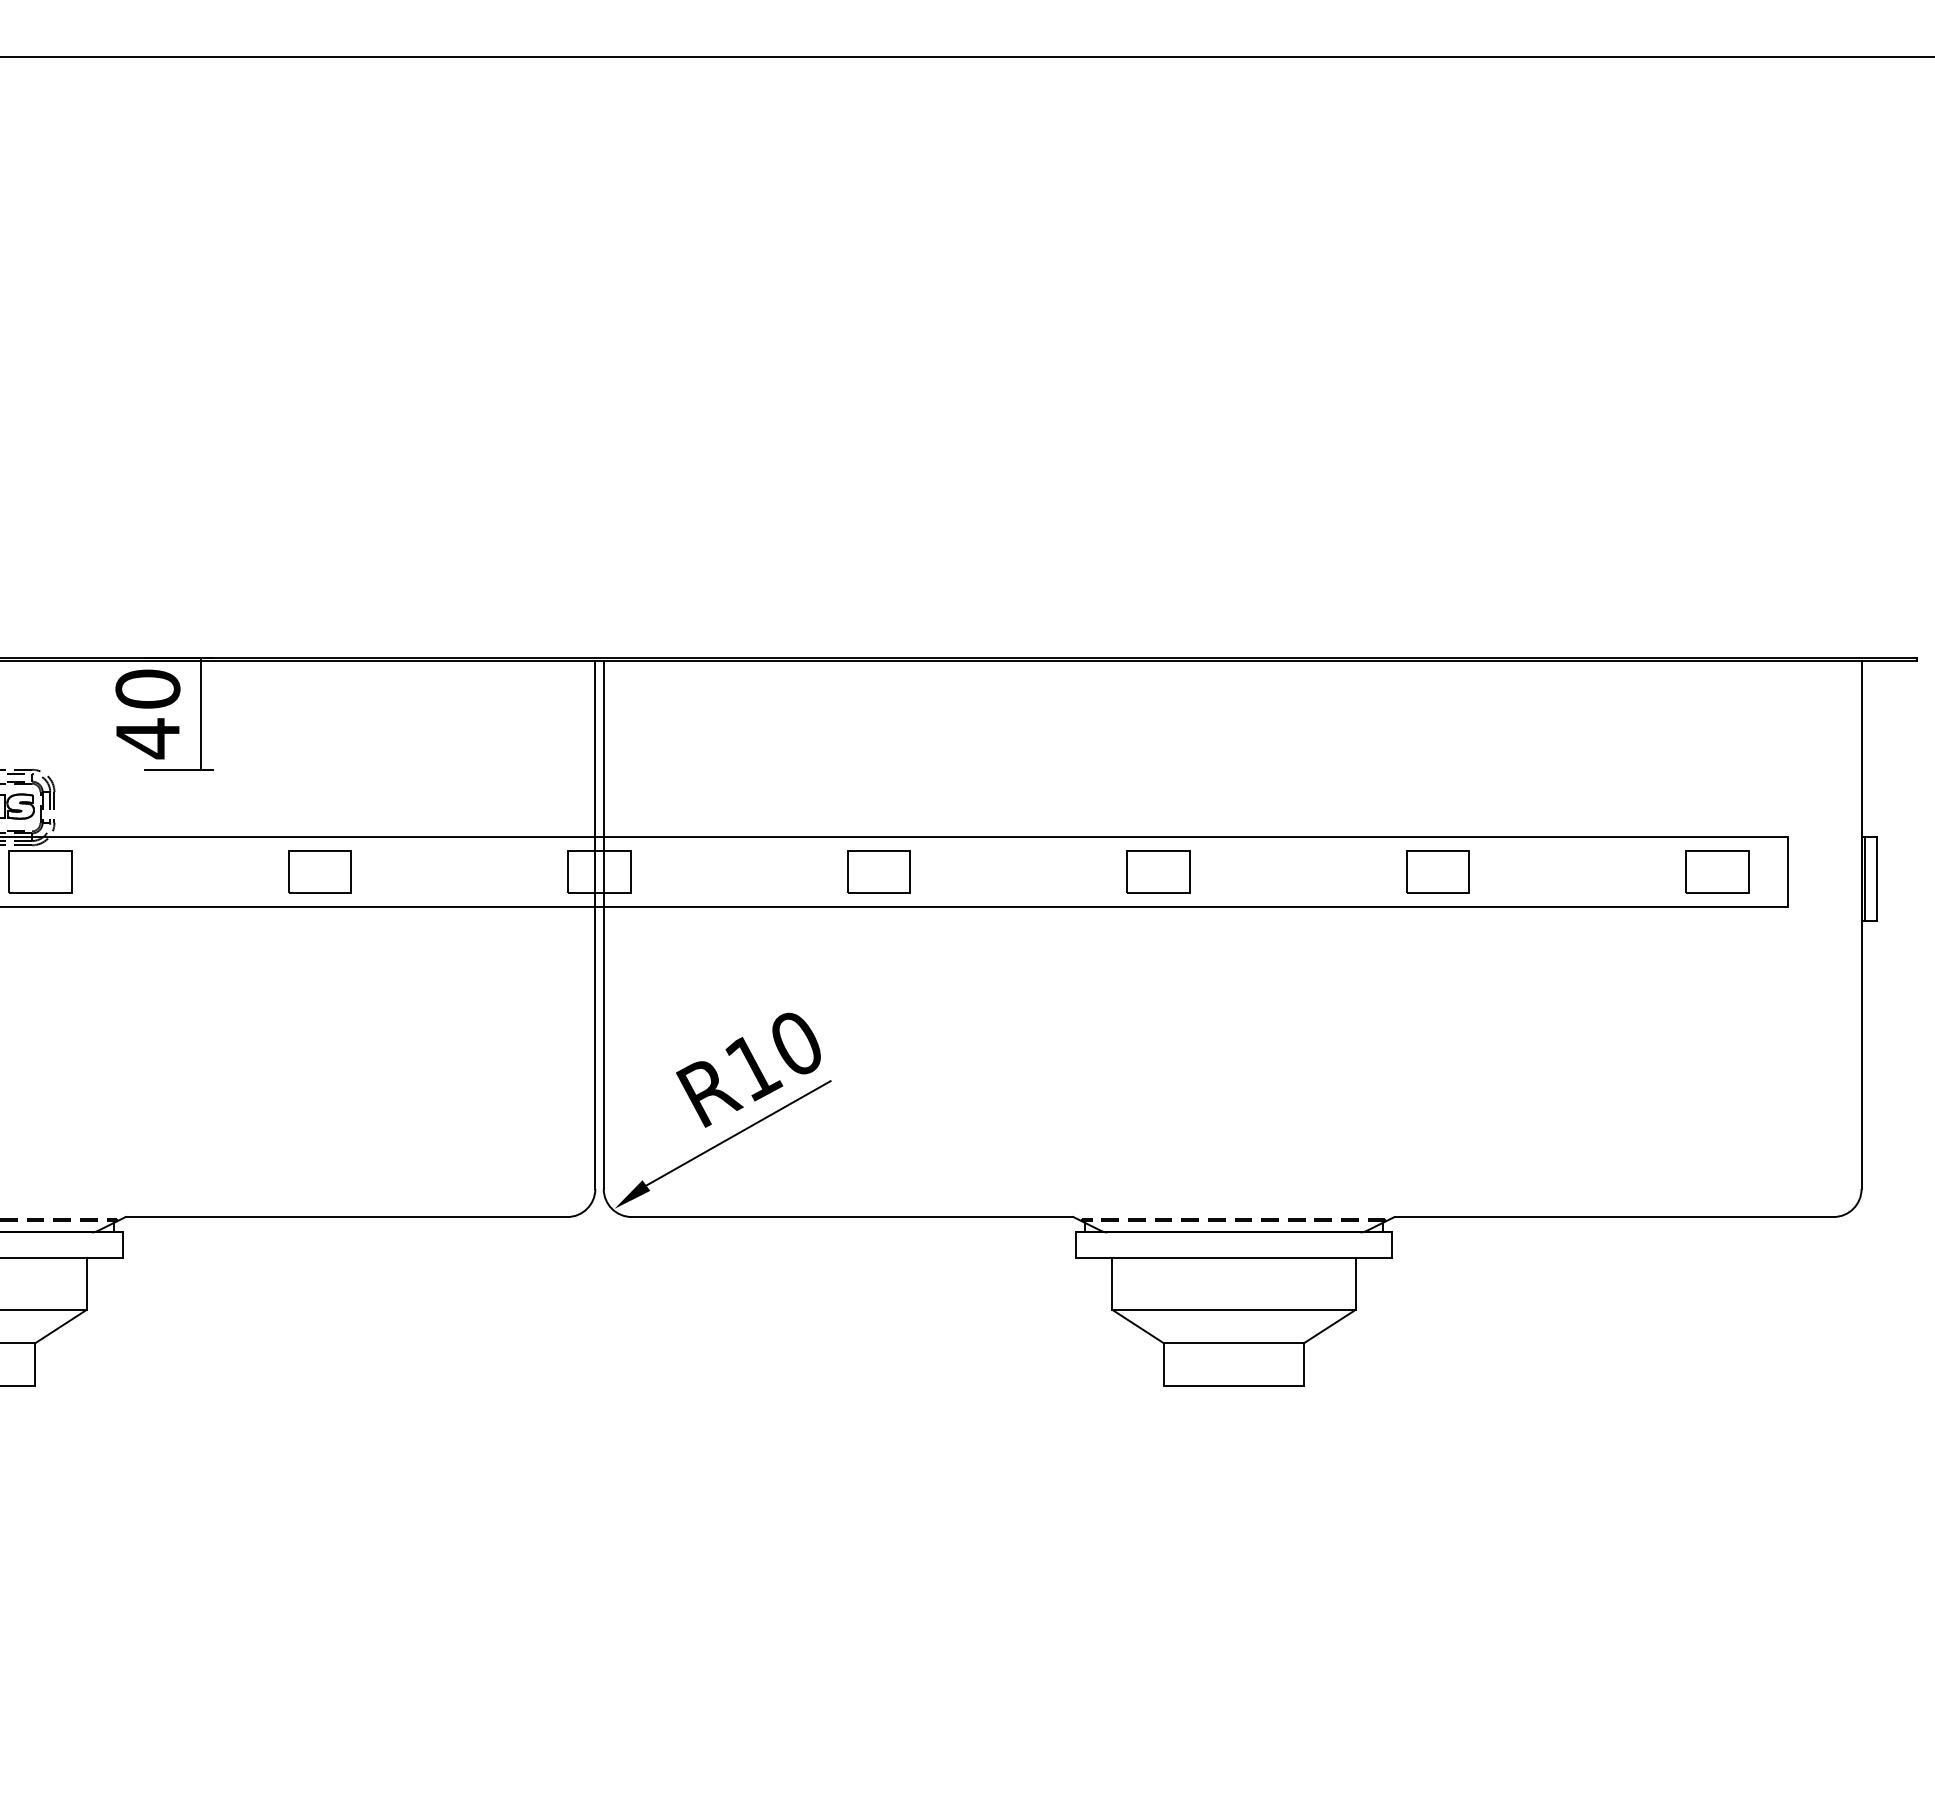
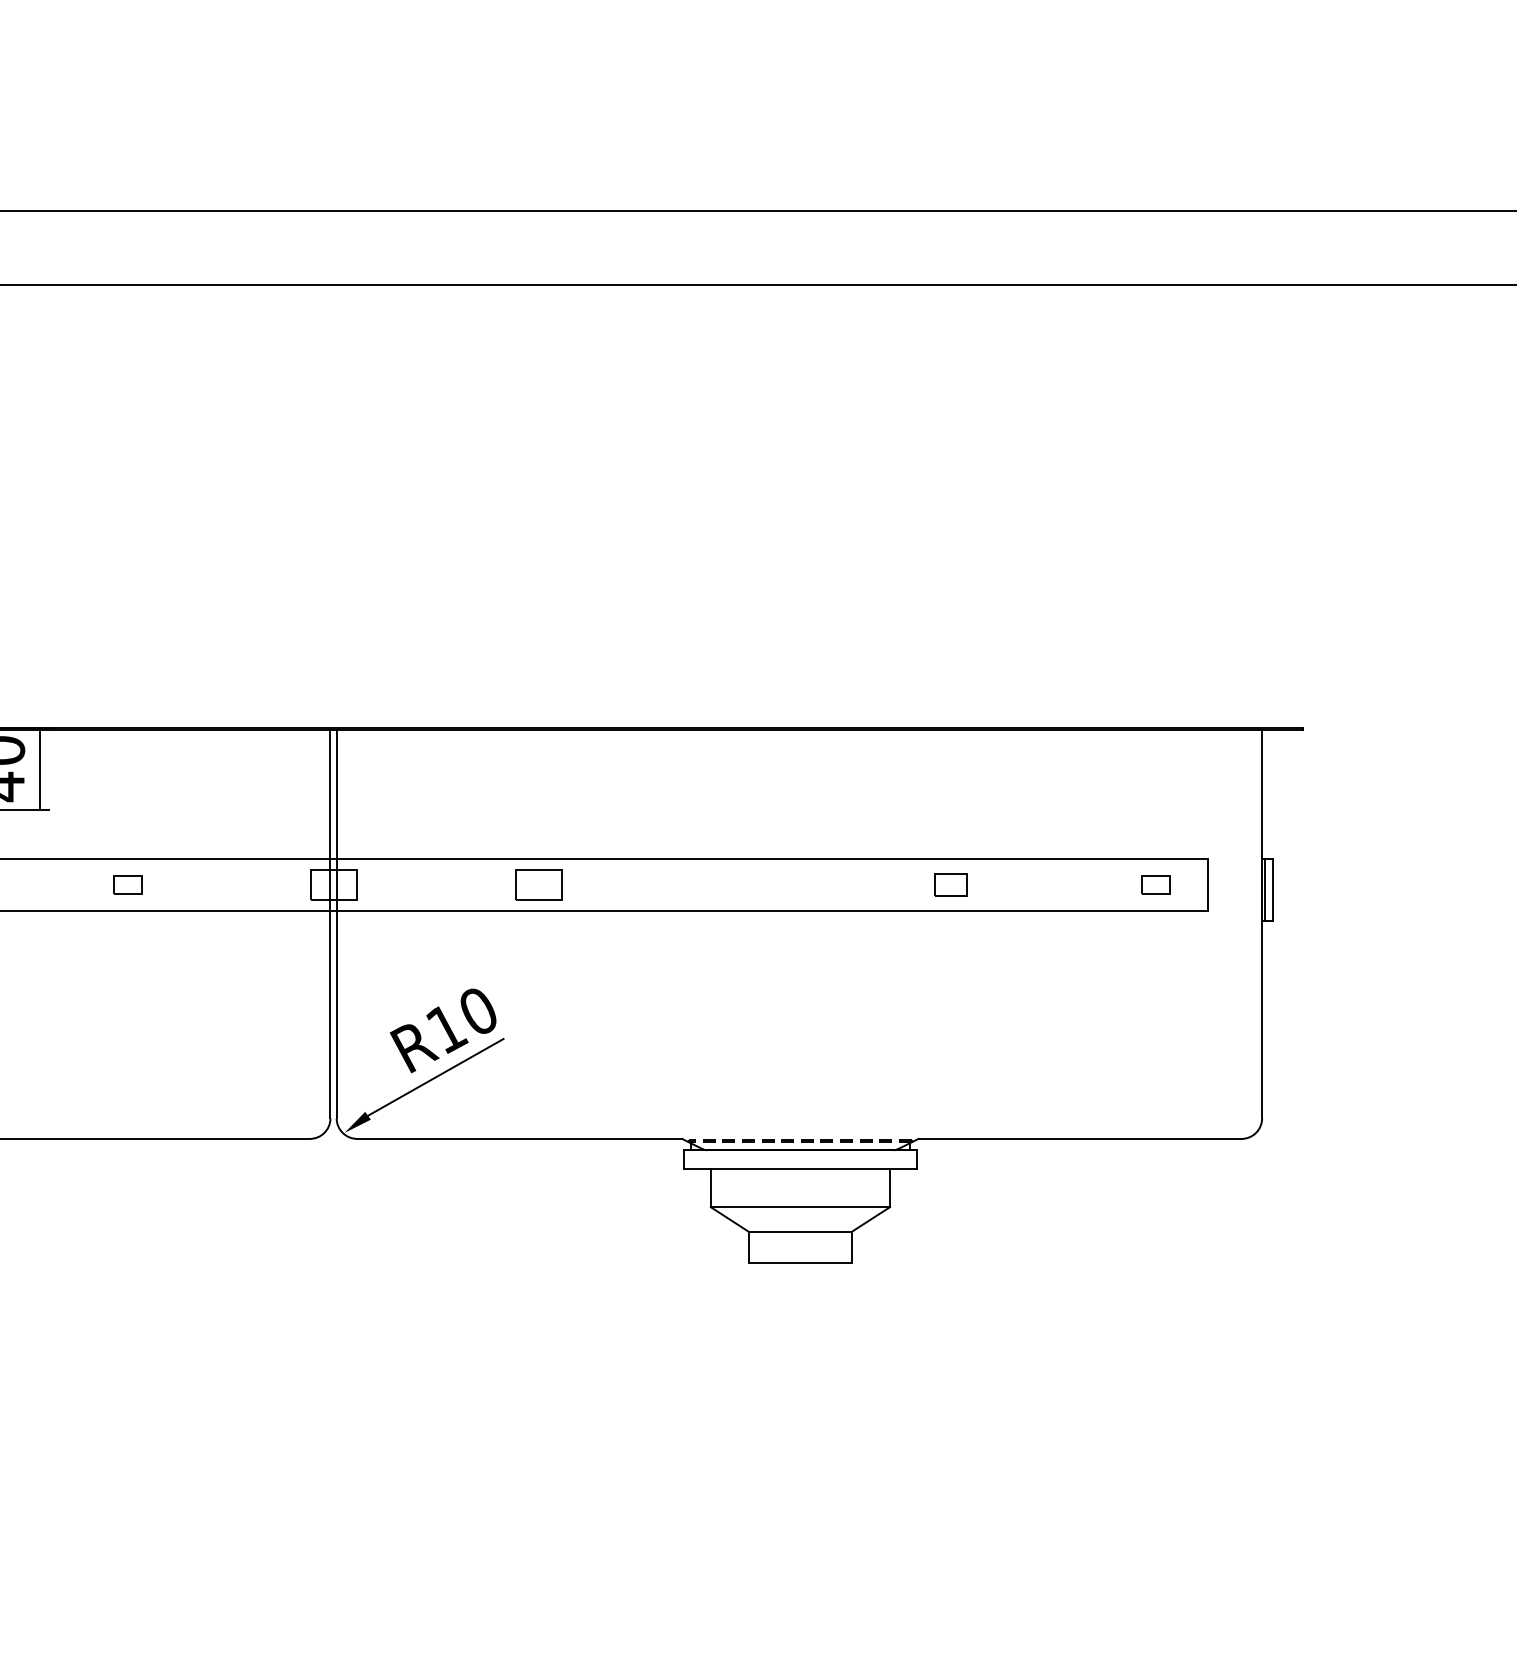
part: (319, 871) -> (127, 884), size x0.6
part: (1158, 871) -> (744, 884), removed
part: (1438, 871) -> (950, 884), size x0.7
part: (1716, 871) -> (1155, 884), size x0.6

